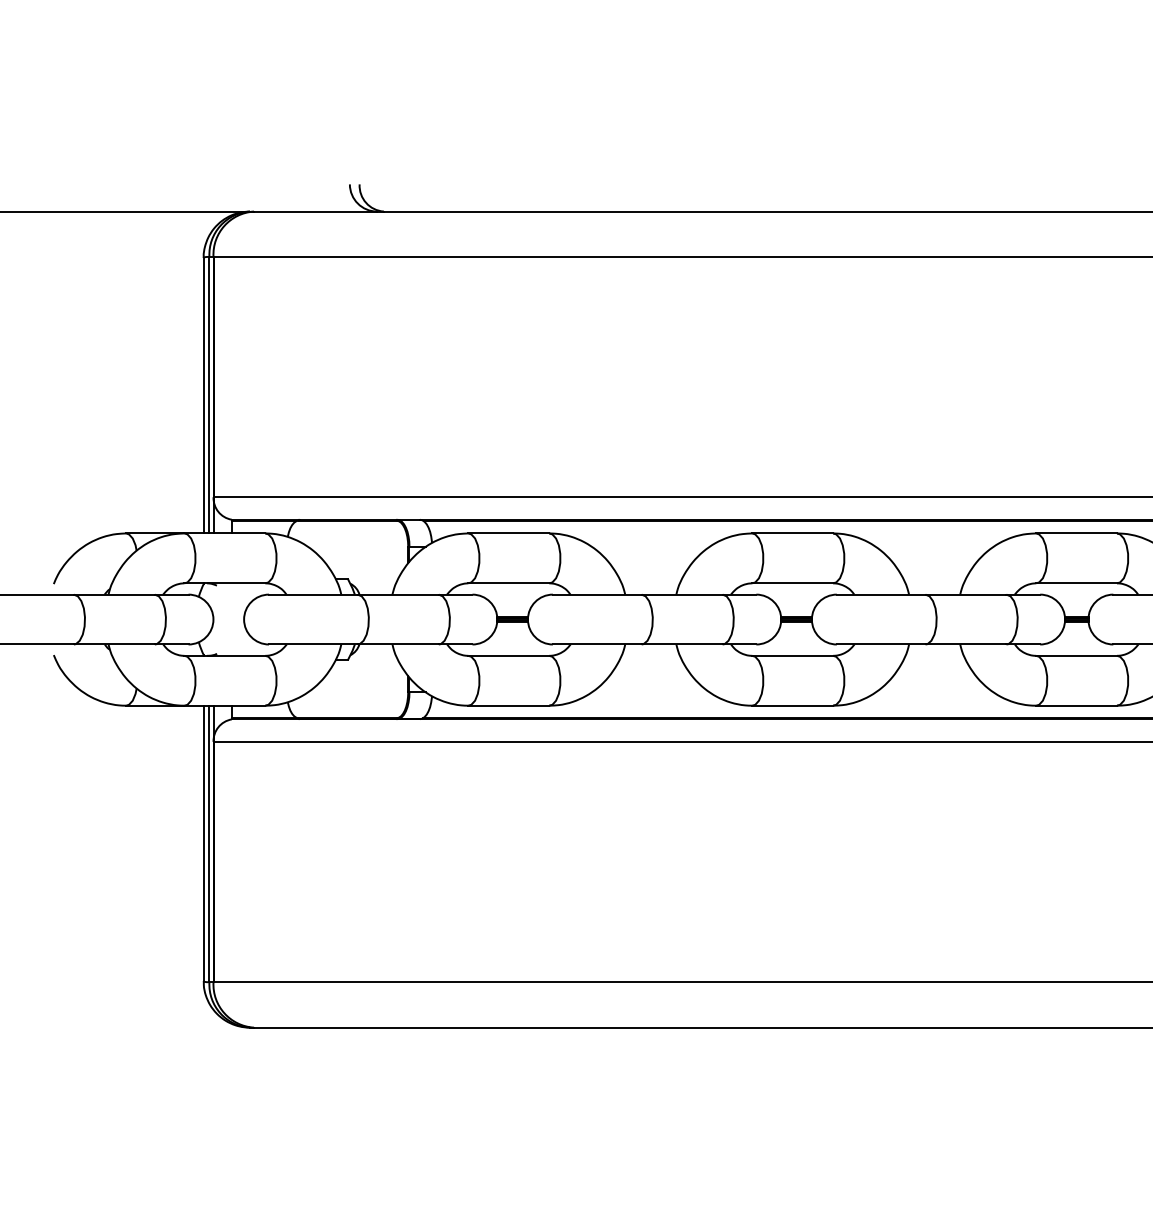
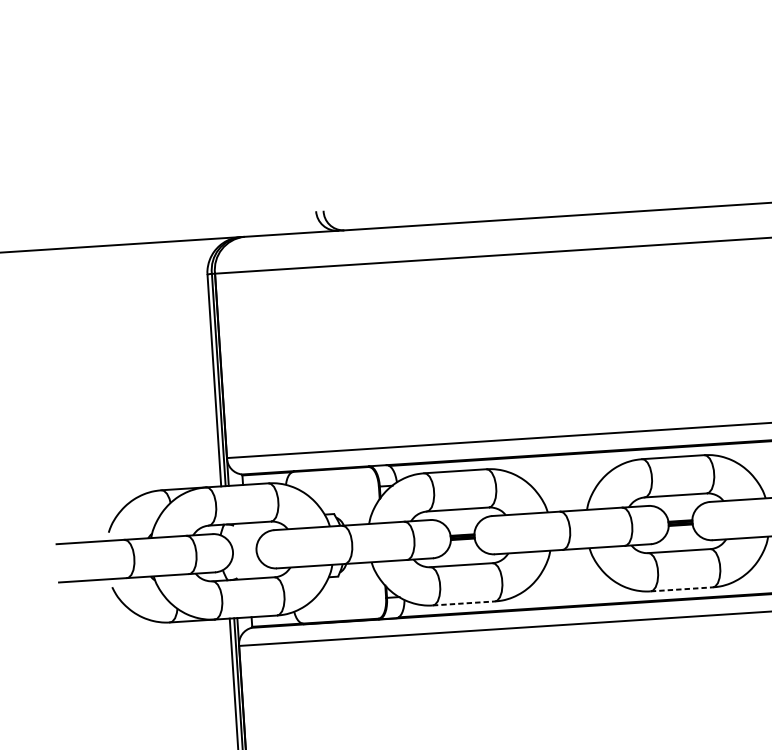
line: (508, 705) -> (463, 603), solid -> dashed
line: (793, 705) -> (682, 589), solid -> dashed

